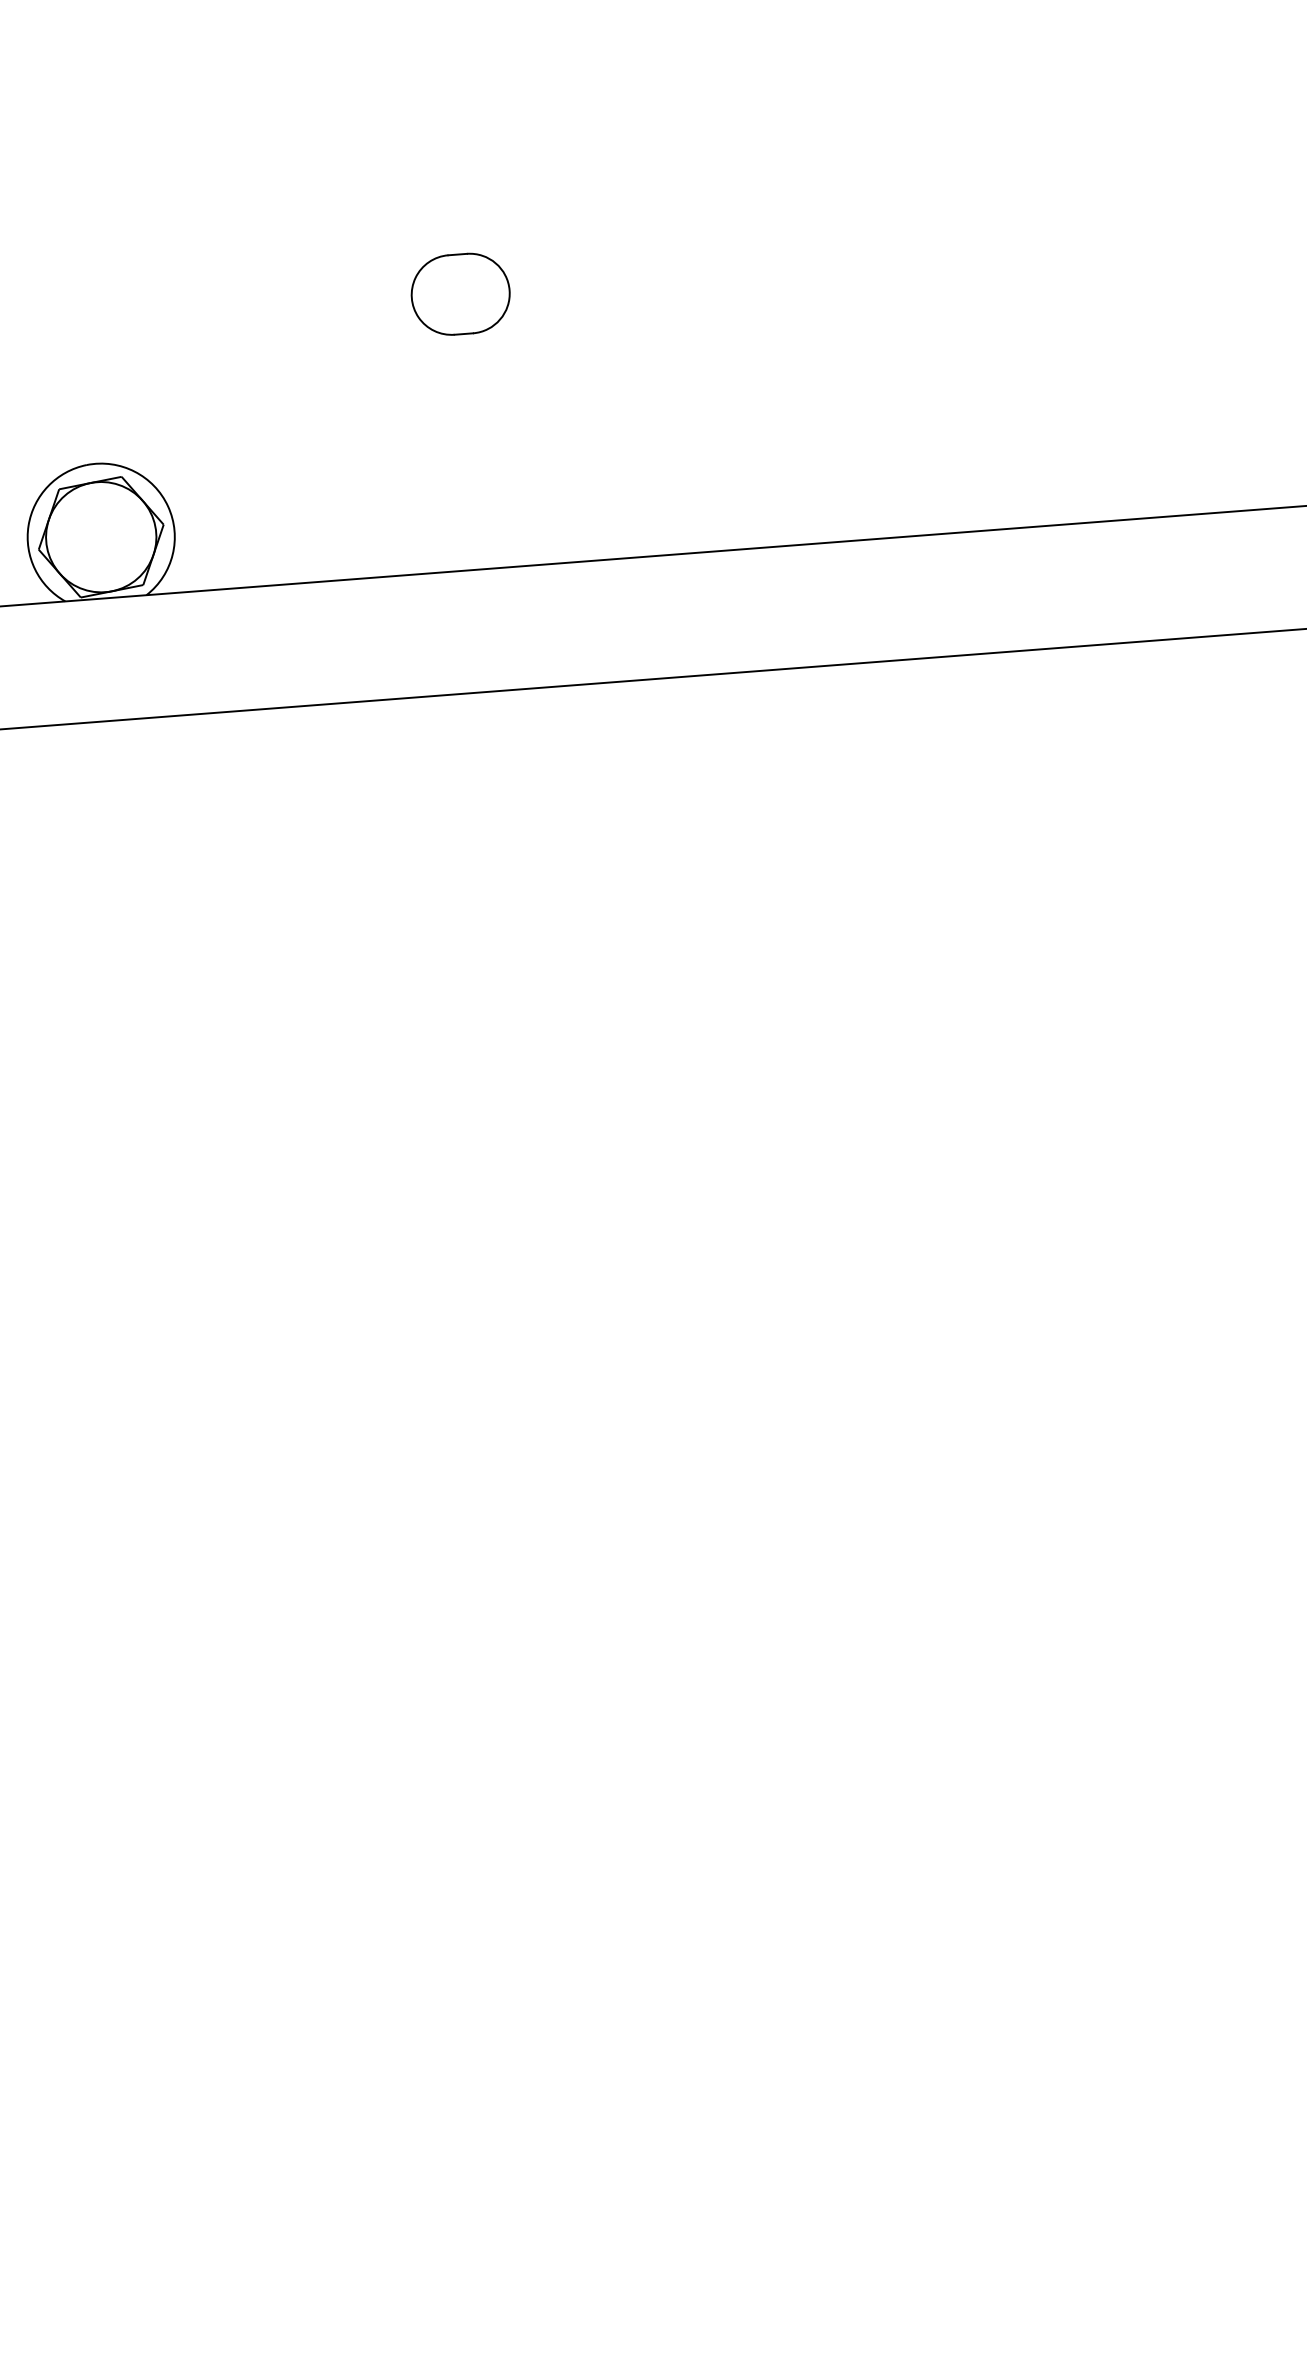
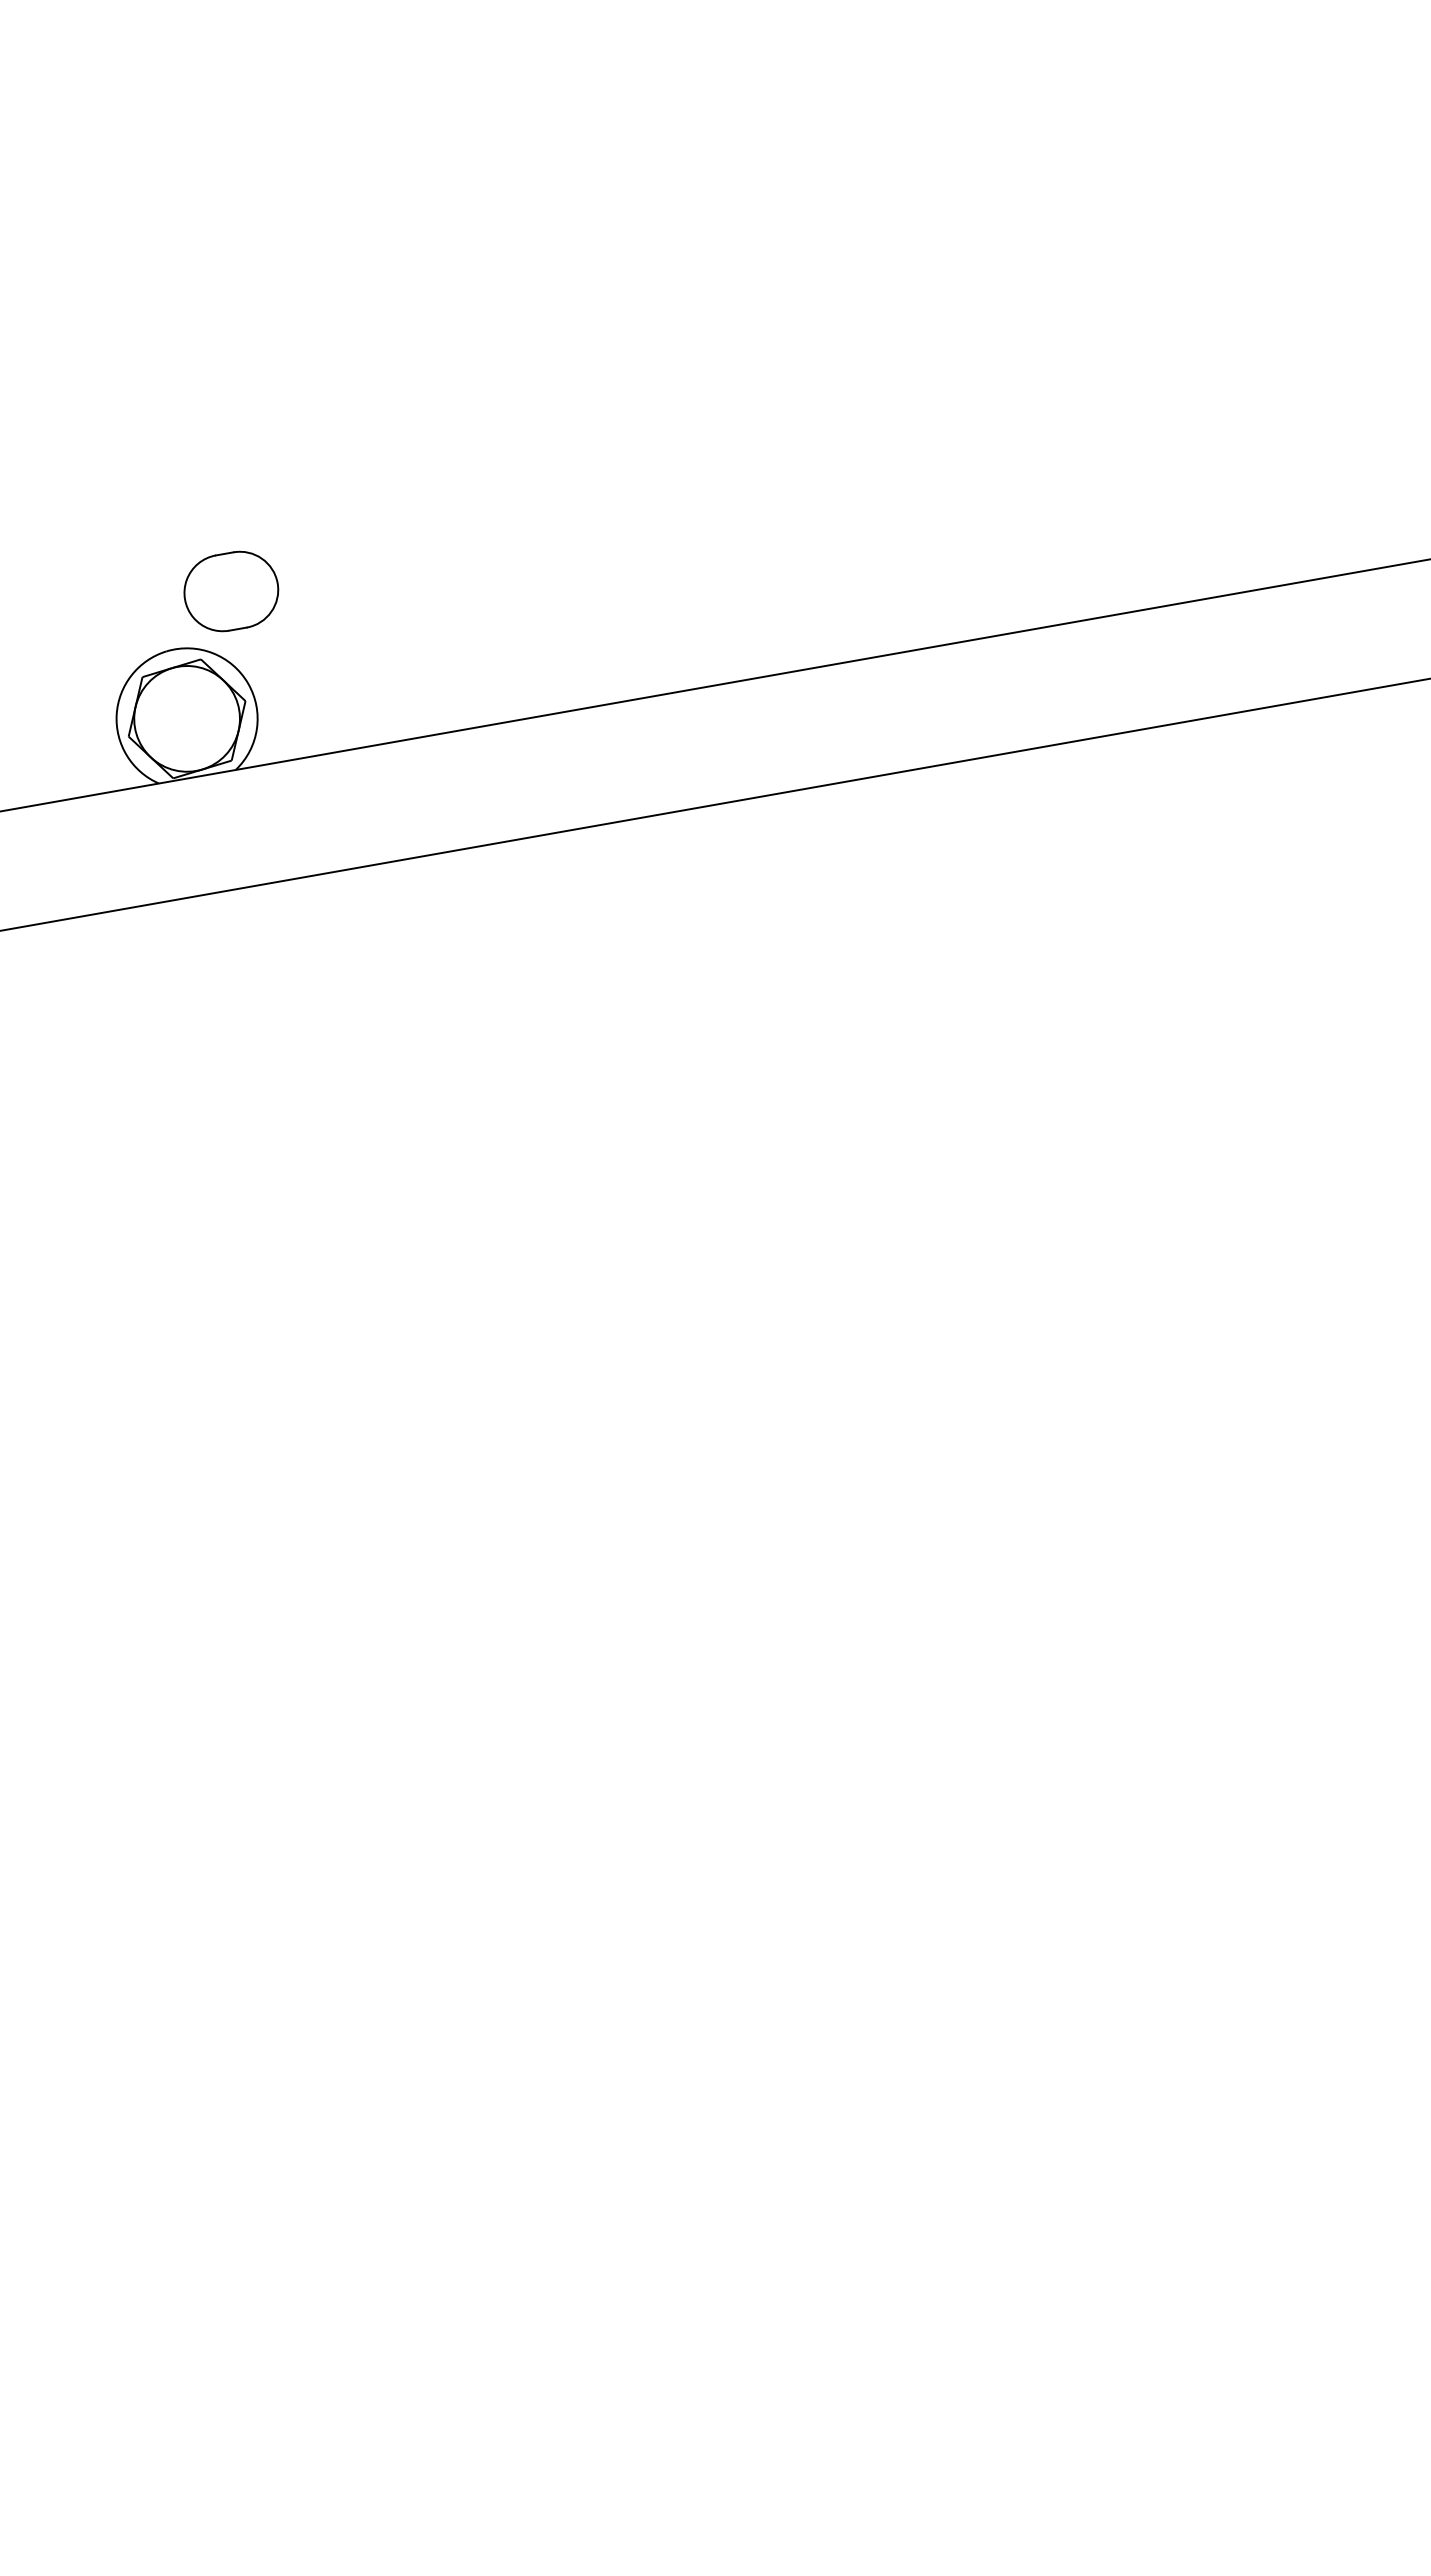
part: (460, 294) -> (231, 591), moved

